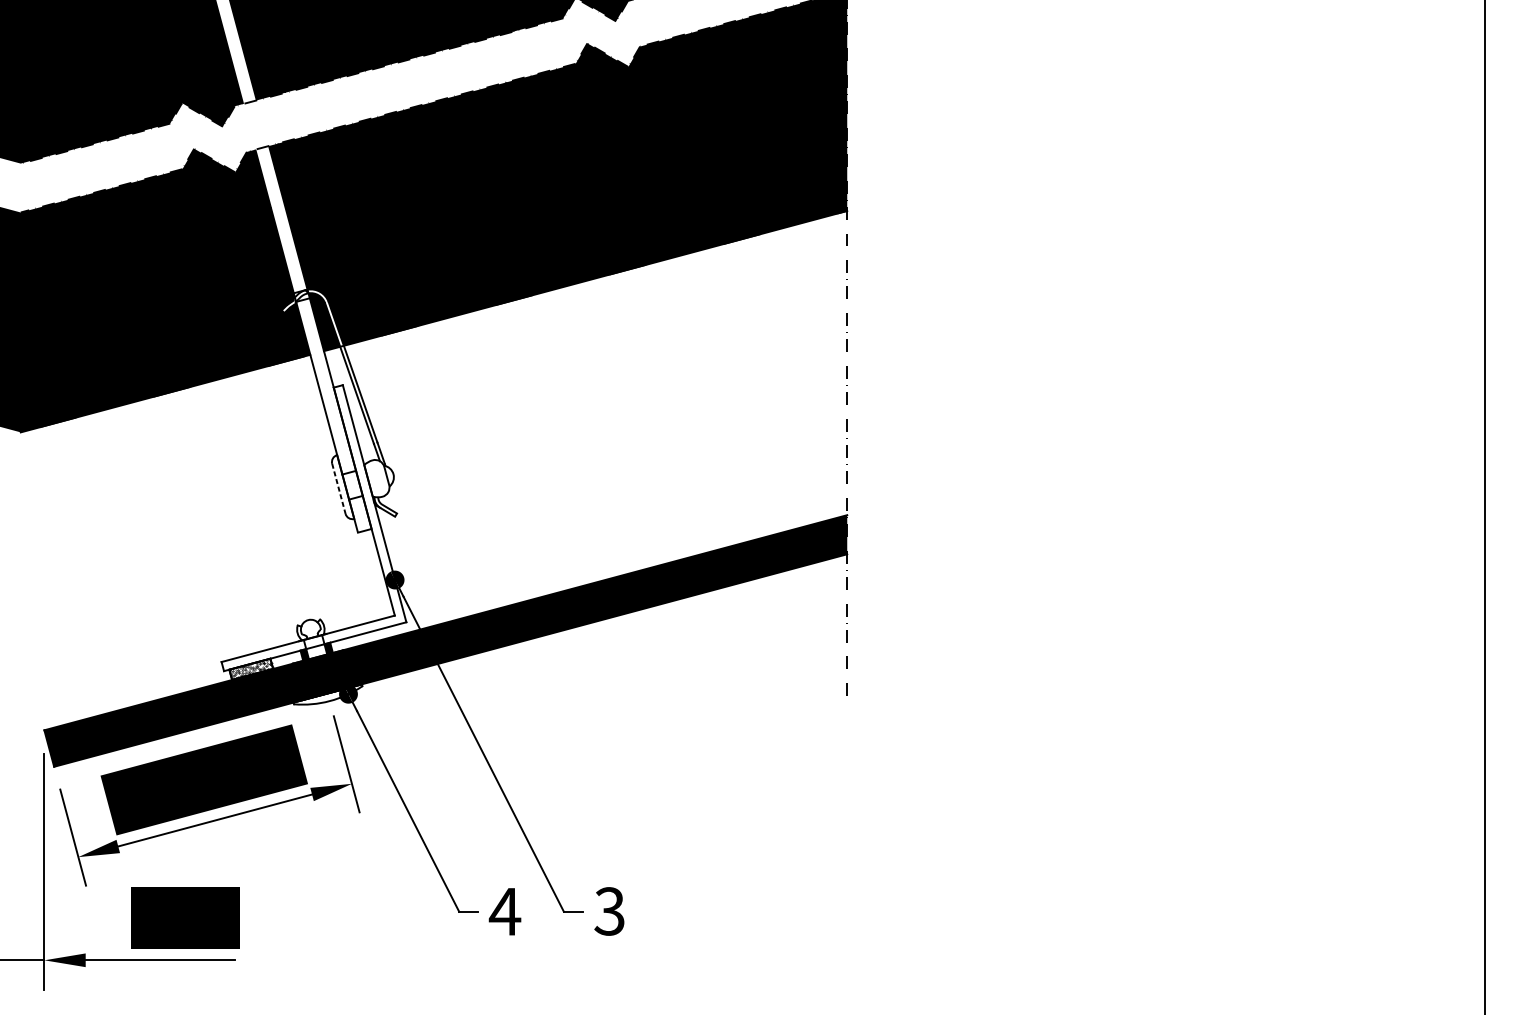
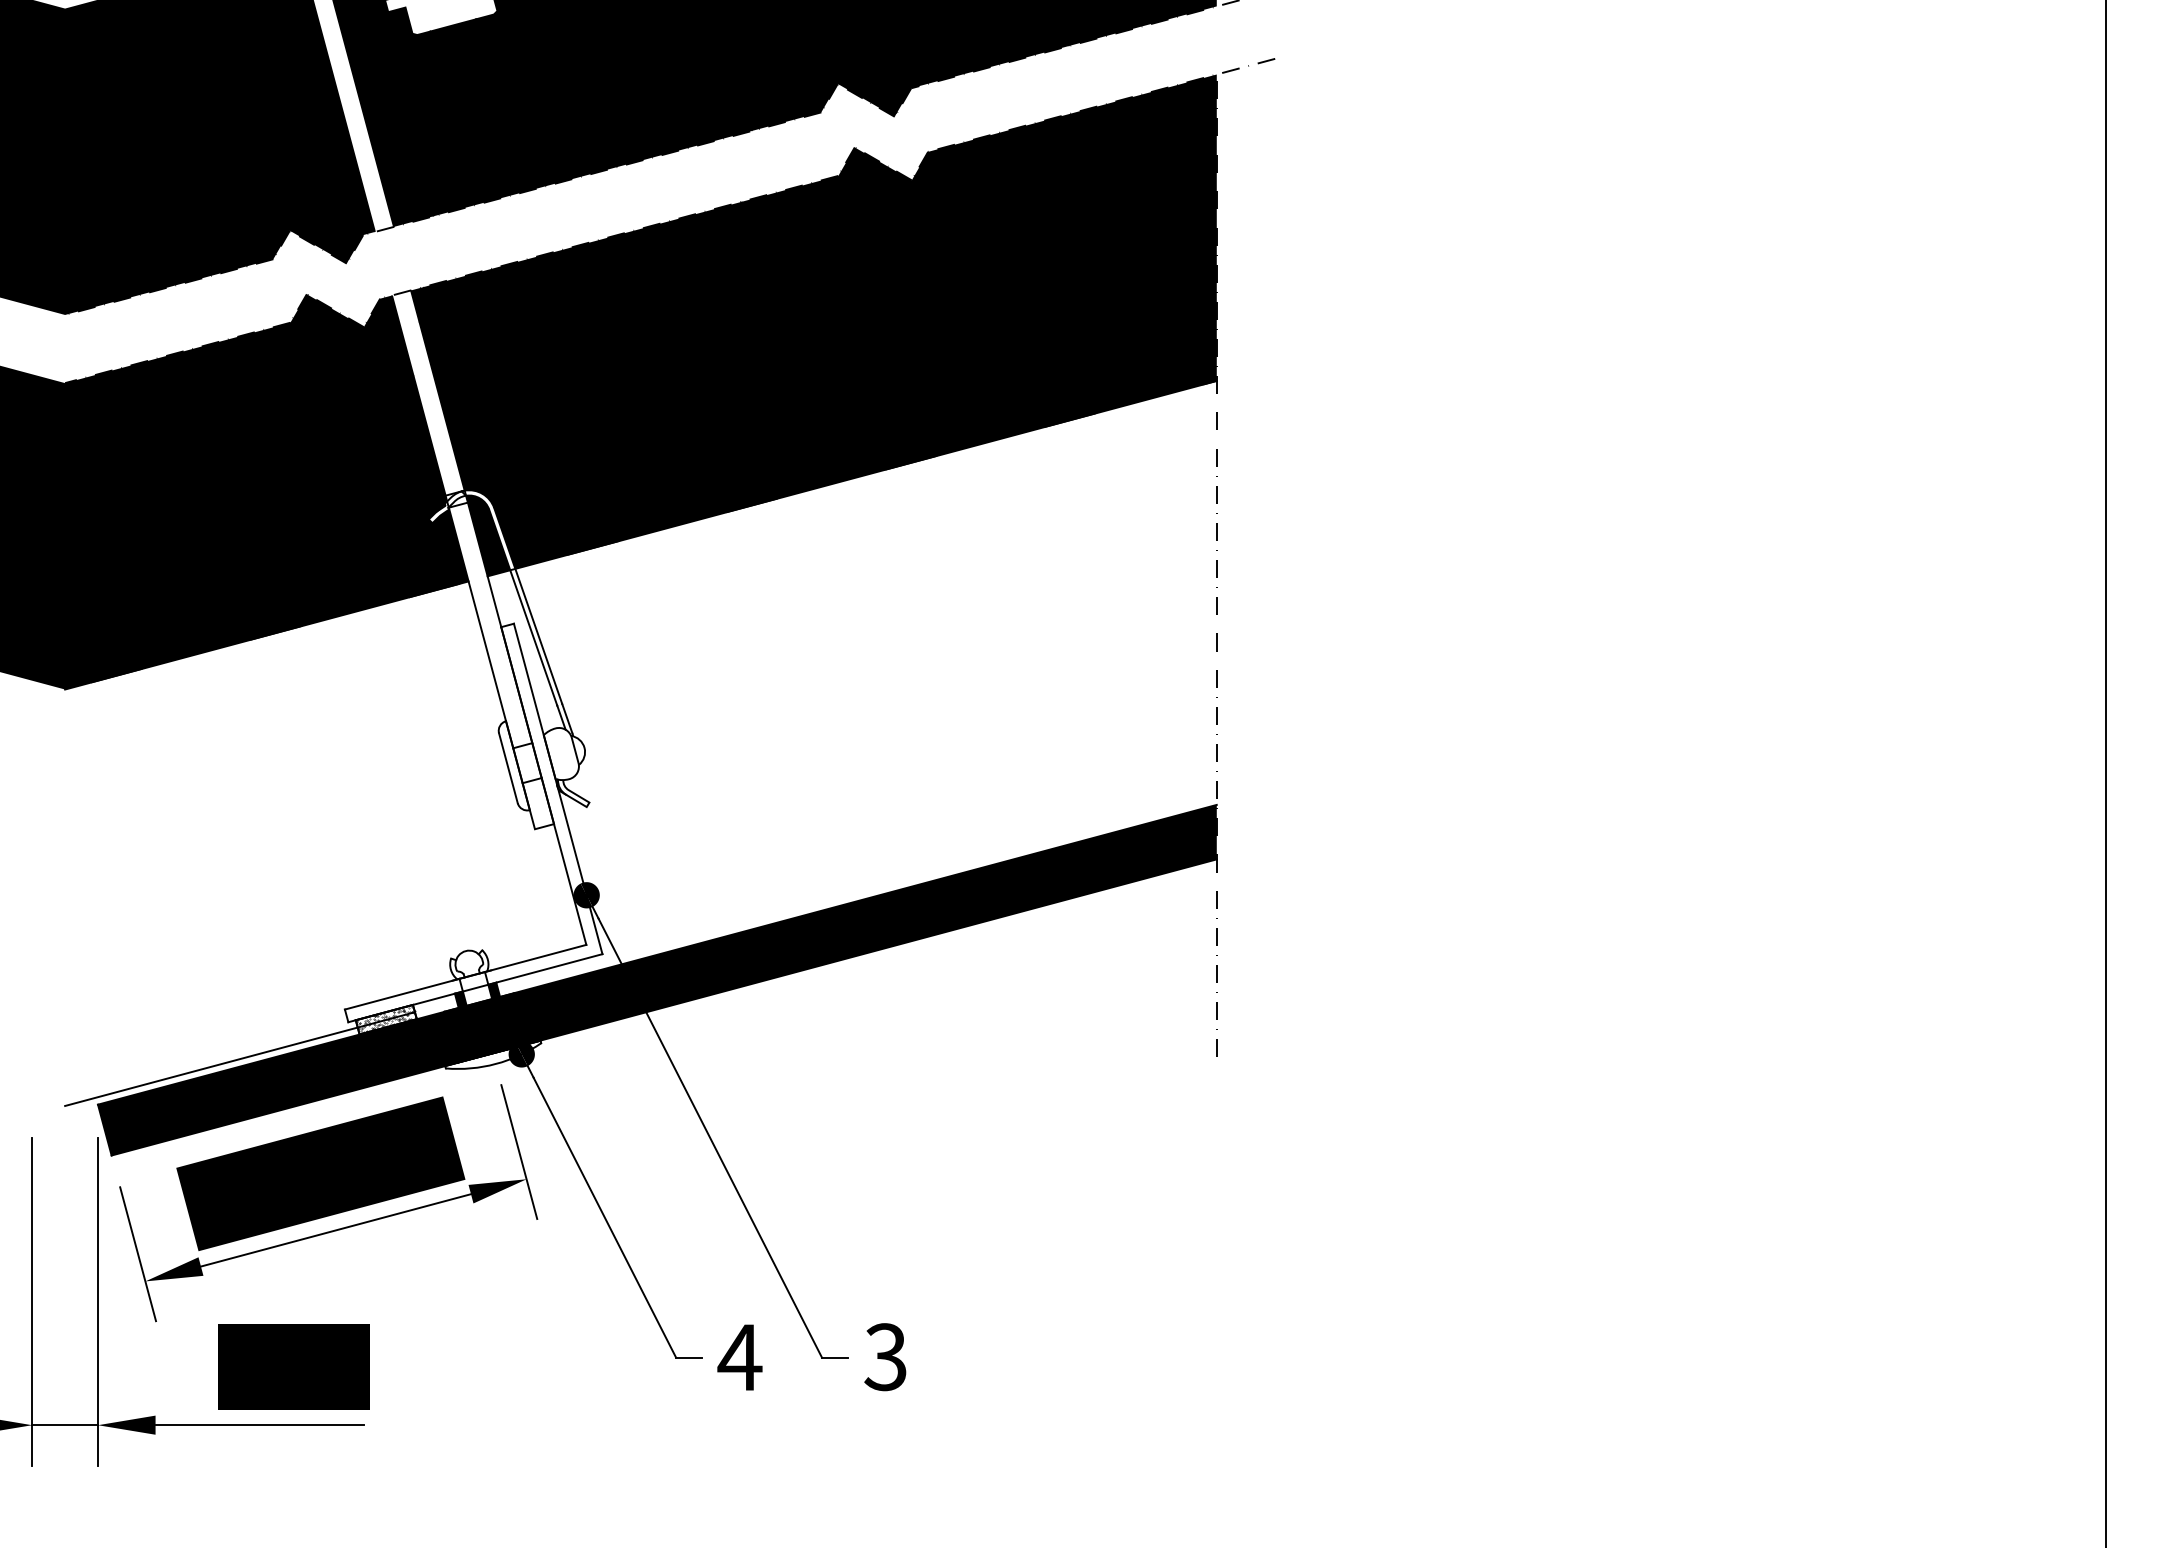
line: (338, 489) -> (508, 768), dashed -> solid
line: (145, 697) -> (239, 1058), added

